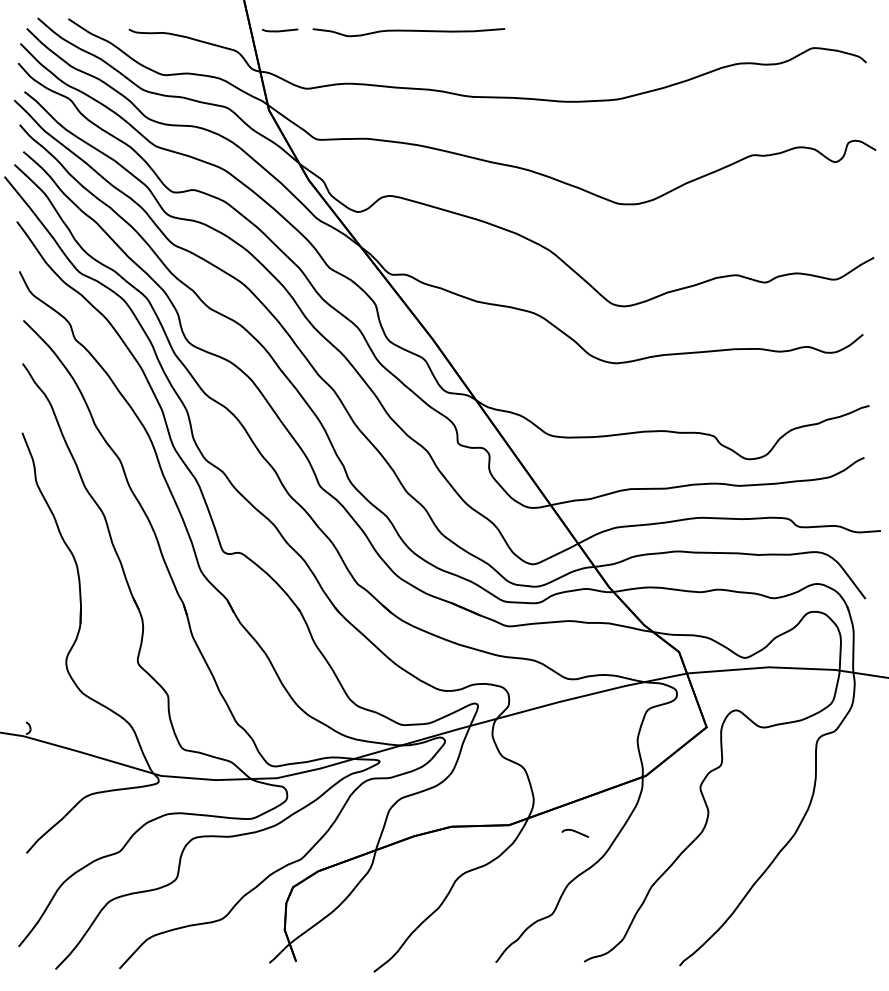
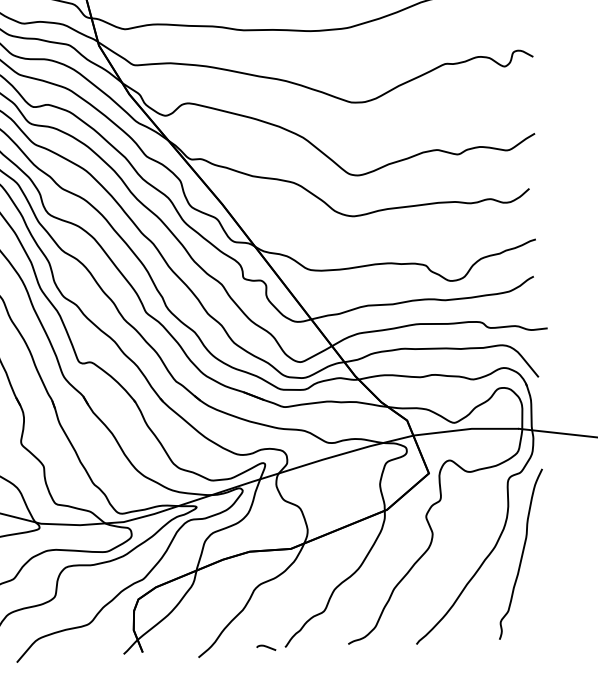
curve: (574, 832) -> (265, 647), moved
curve: (831, 846) -> (521, 554), added

